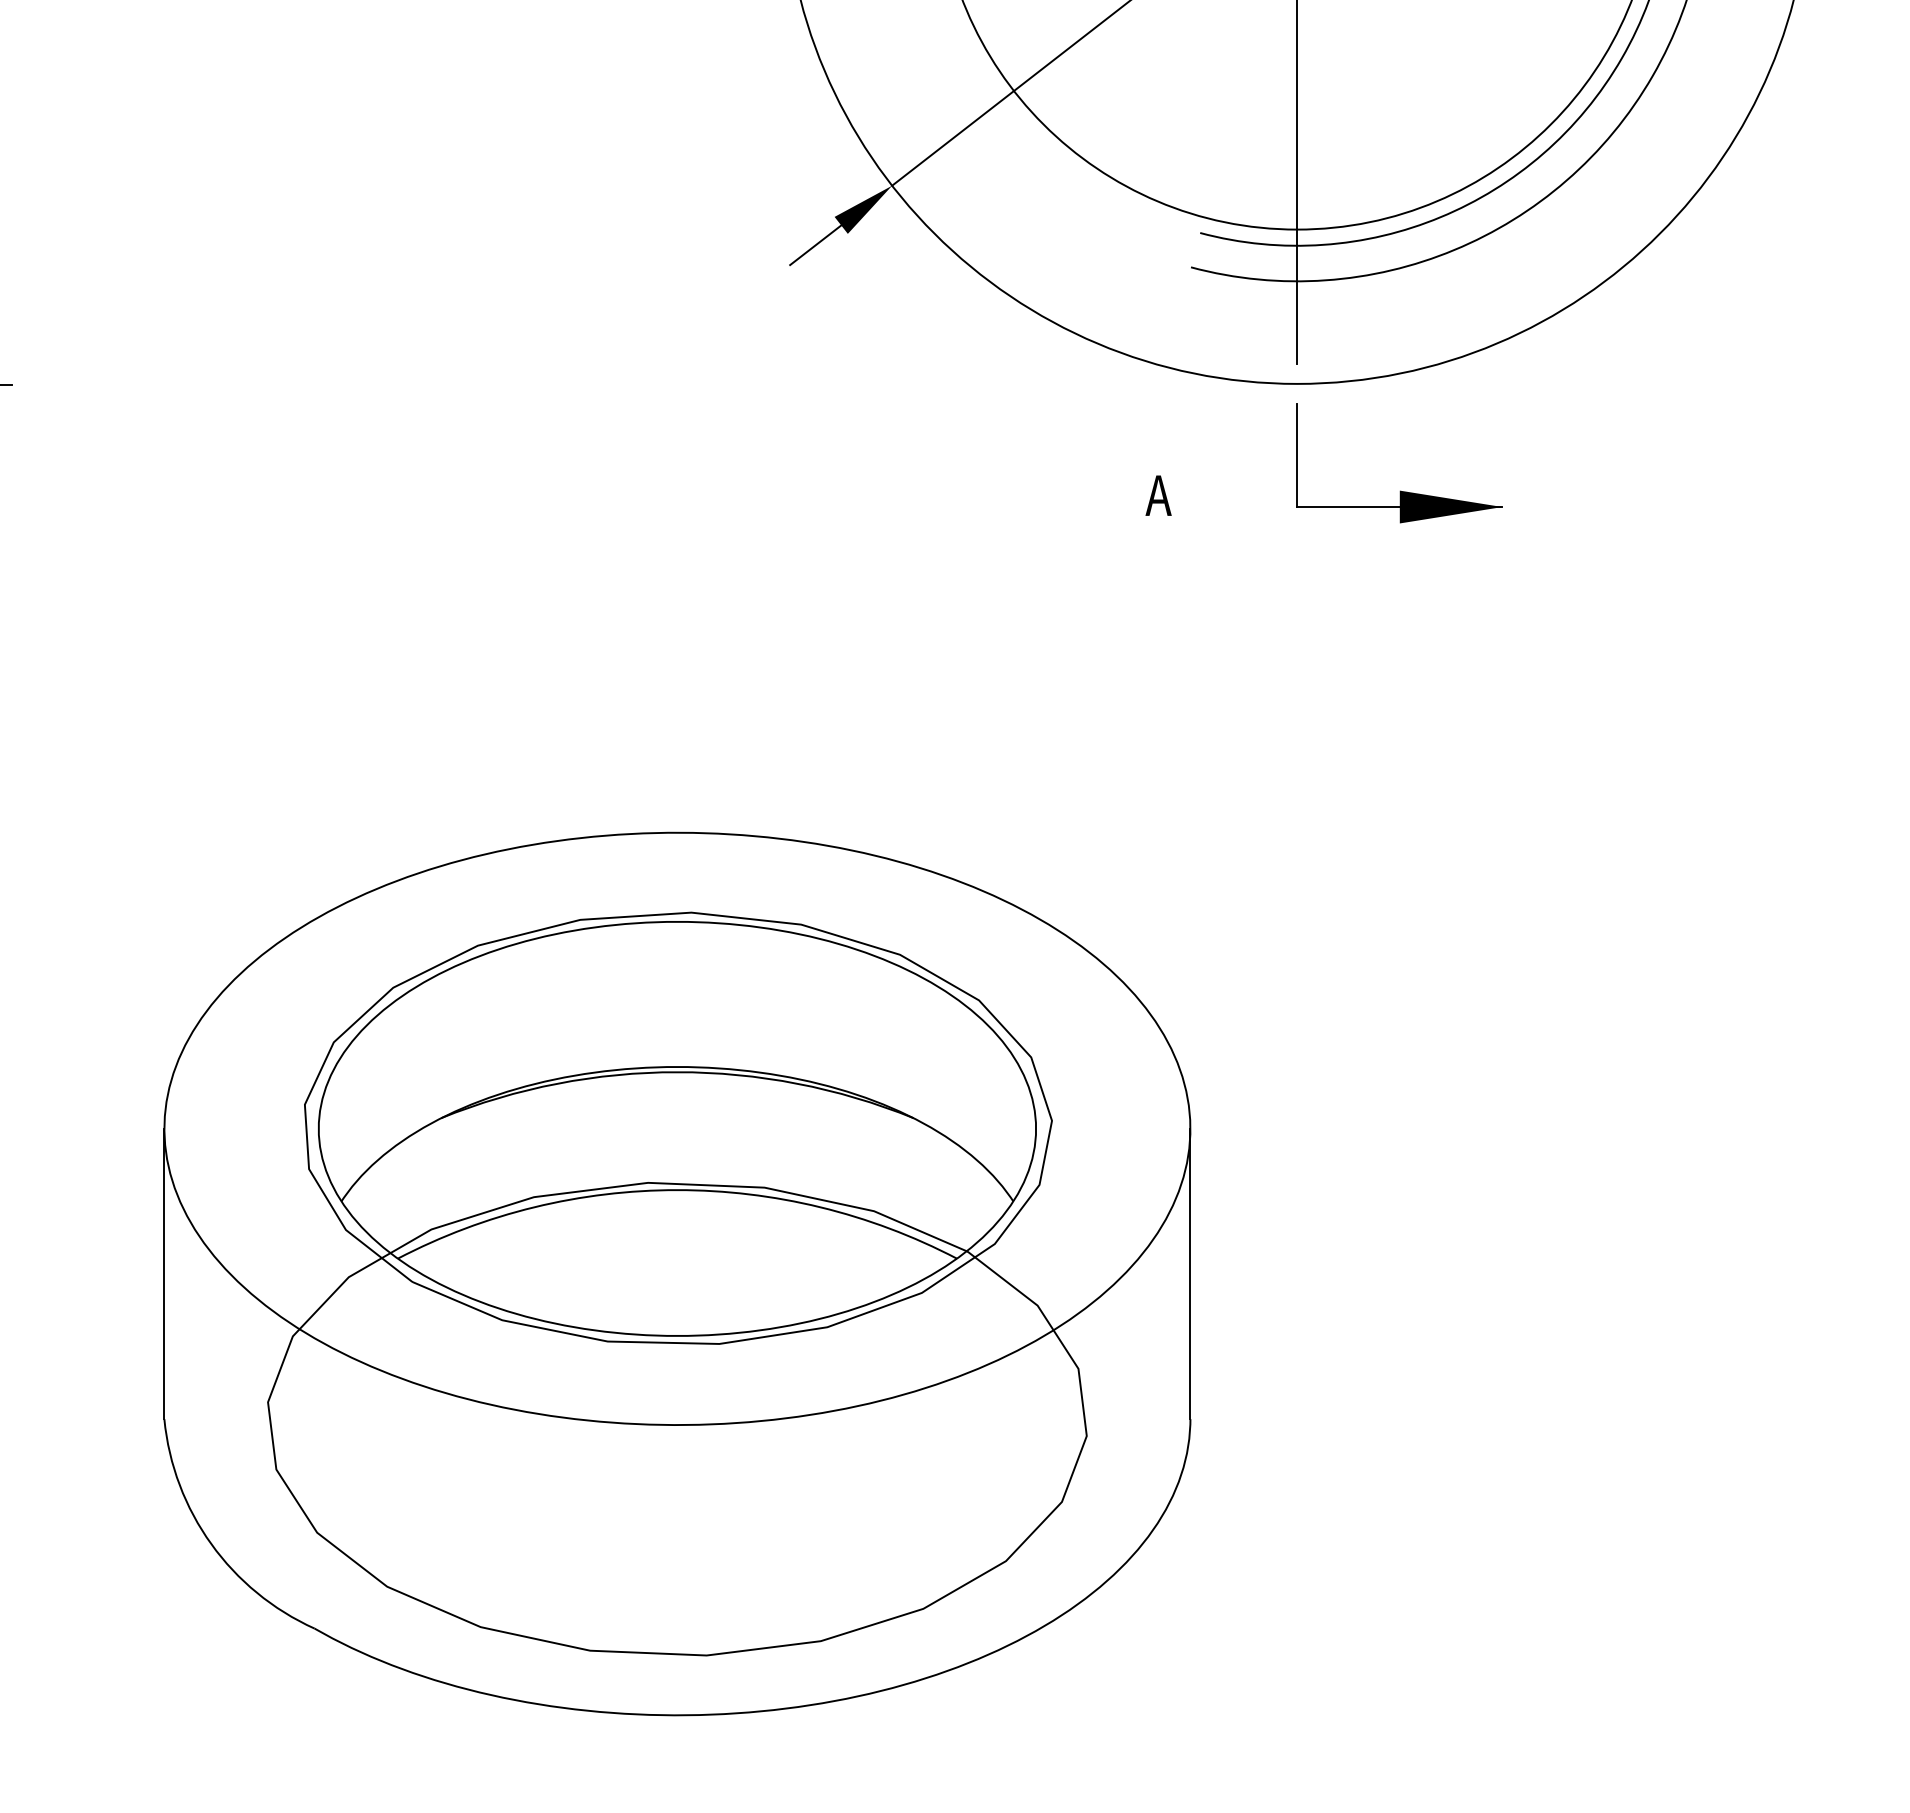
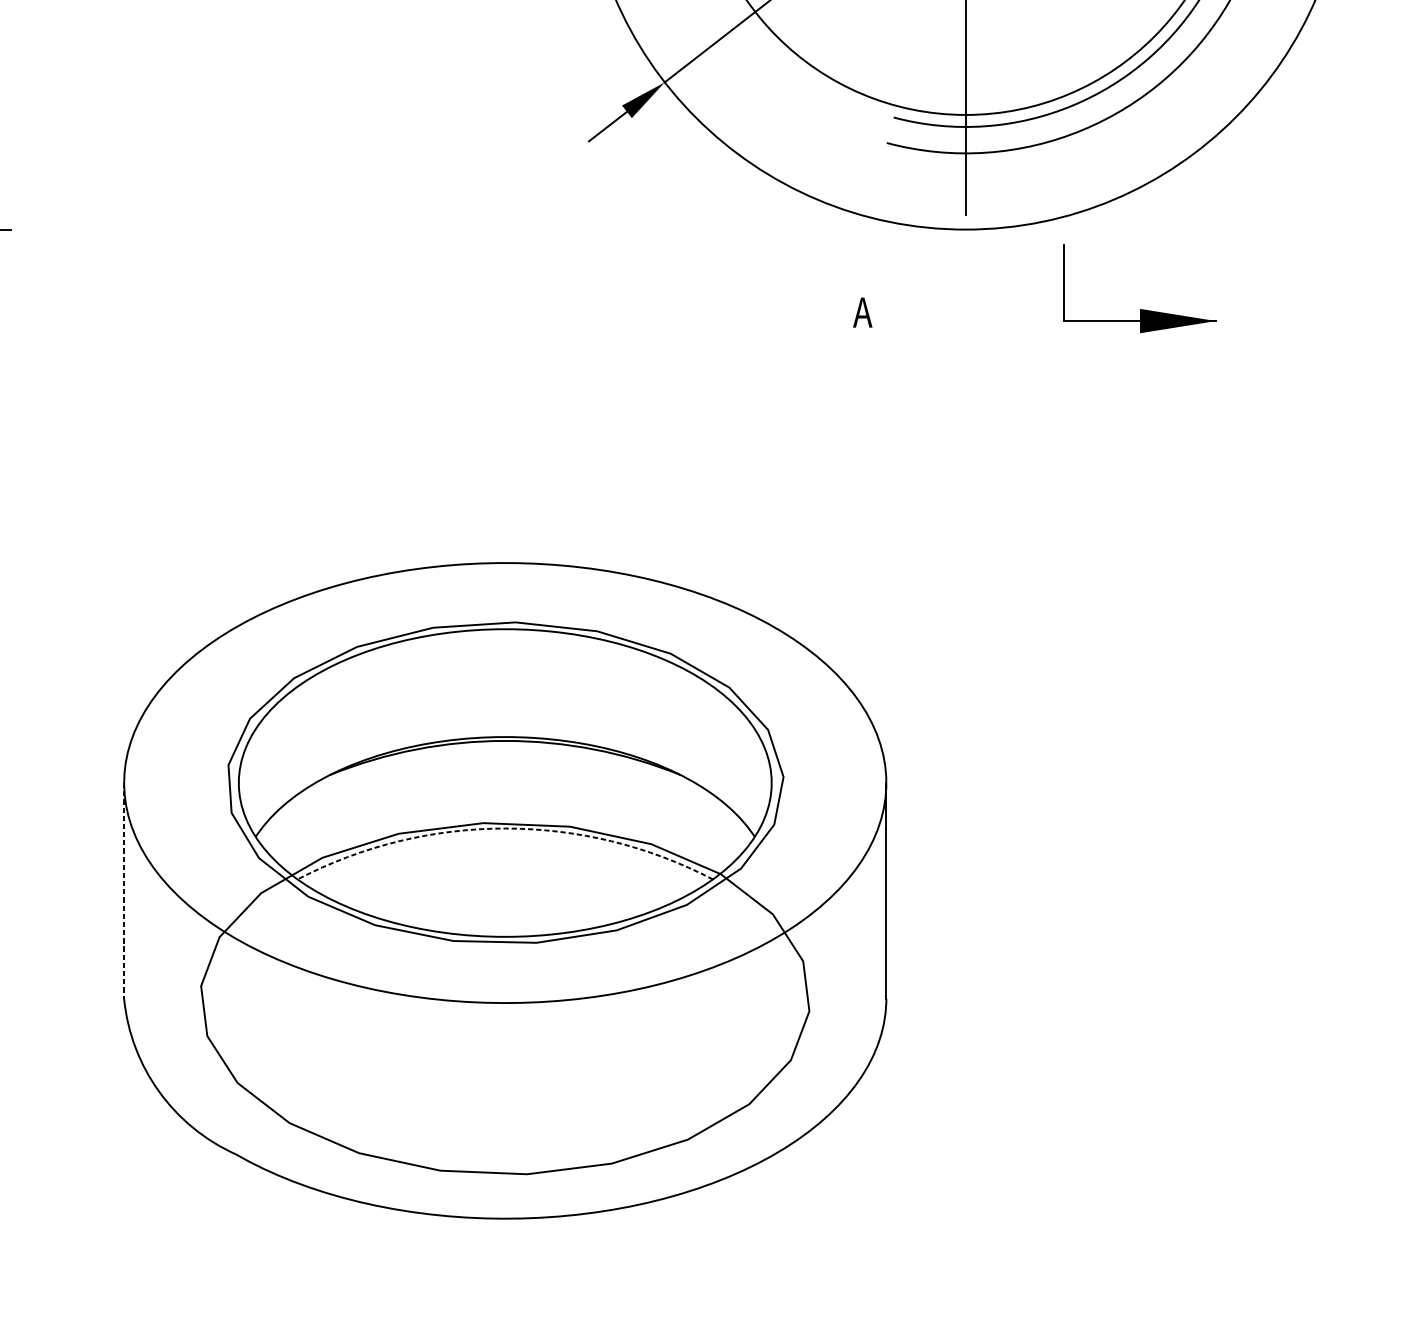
part: (1400, 490) -> (1140, 308), moved
arc: (677, 1190) -> (505, 828), solid -> dashed
line: (164, 1274) -> (124, 891), solid -> dashed

